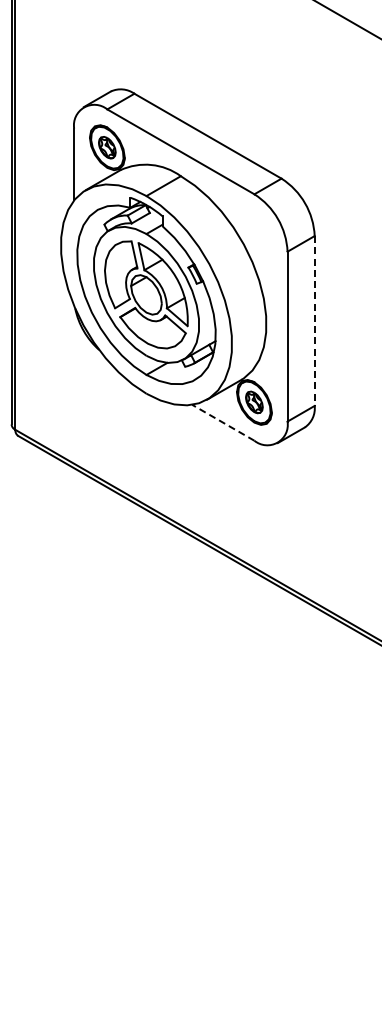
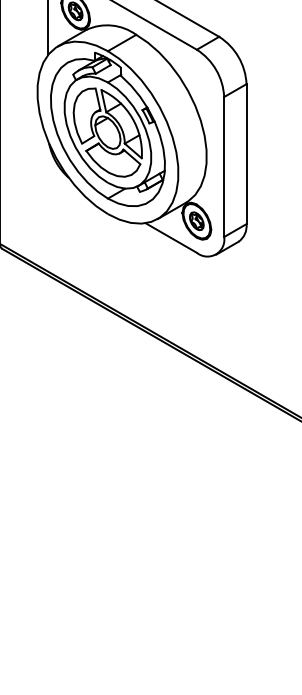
line: (314, 321) -> (246, 154), dashed -> solid
line: (223, 422) -> (171, 237), dashed -> solid

